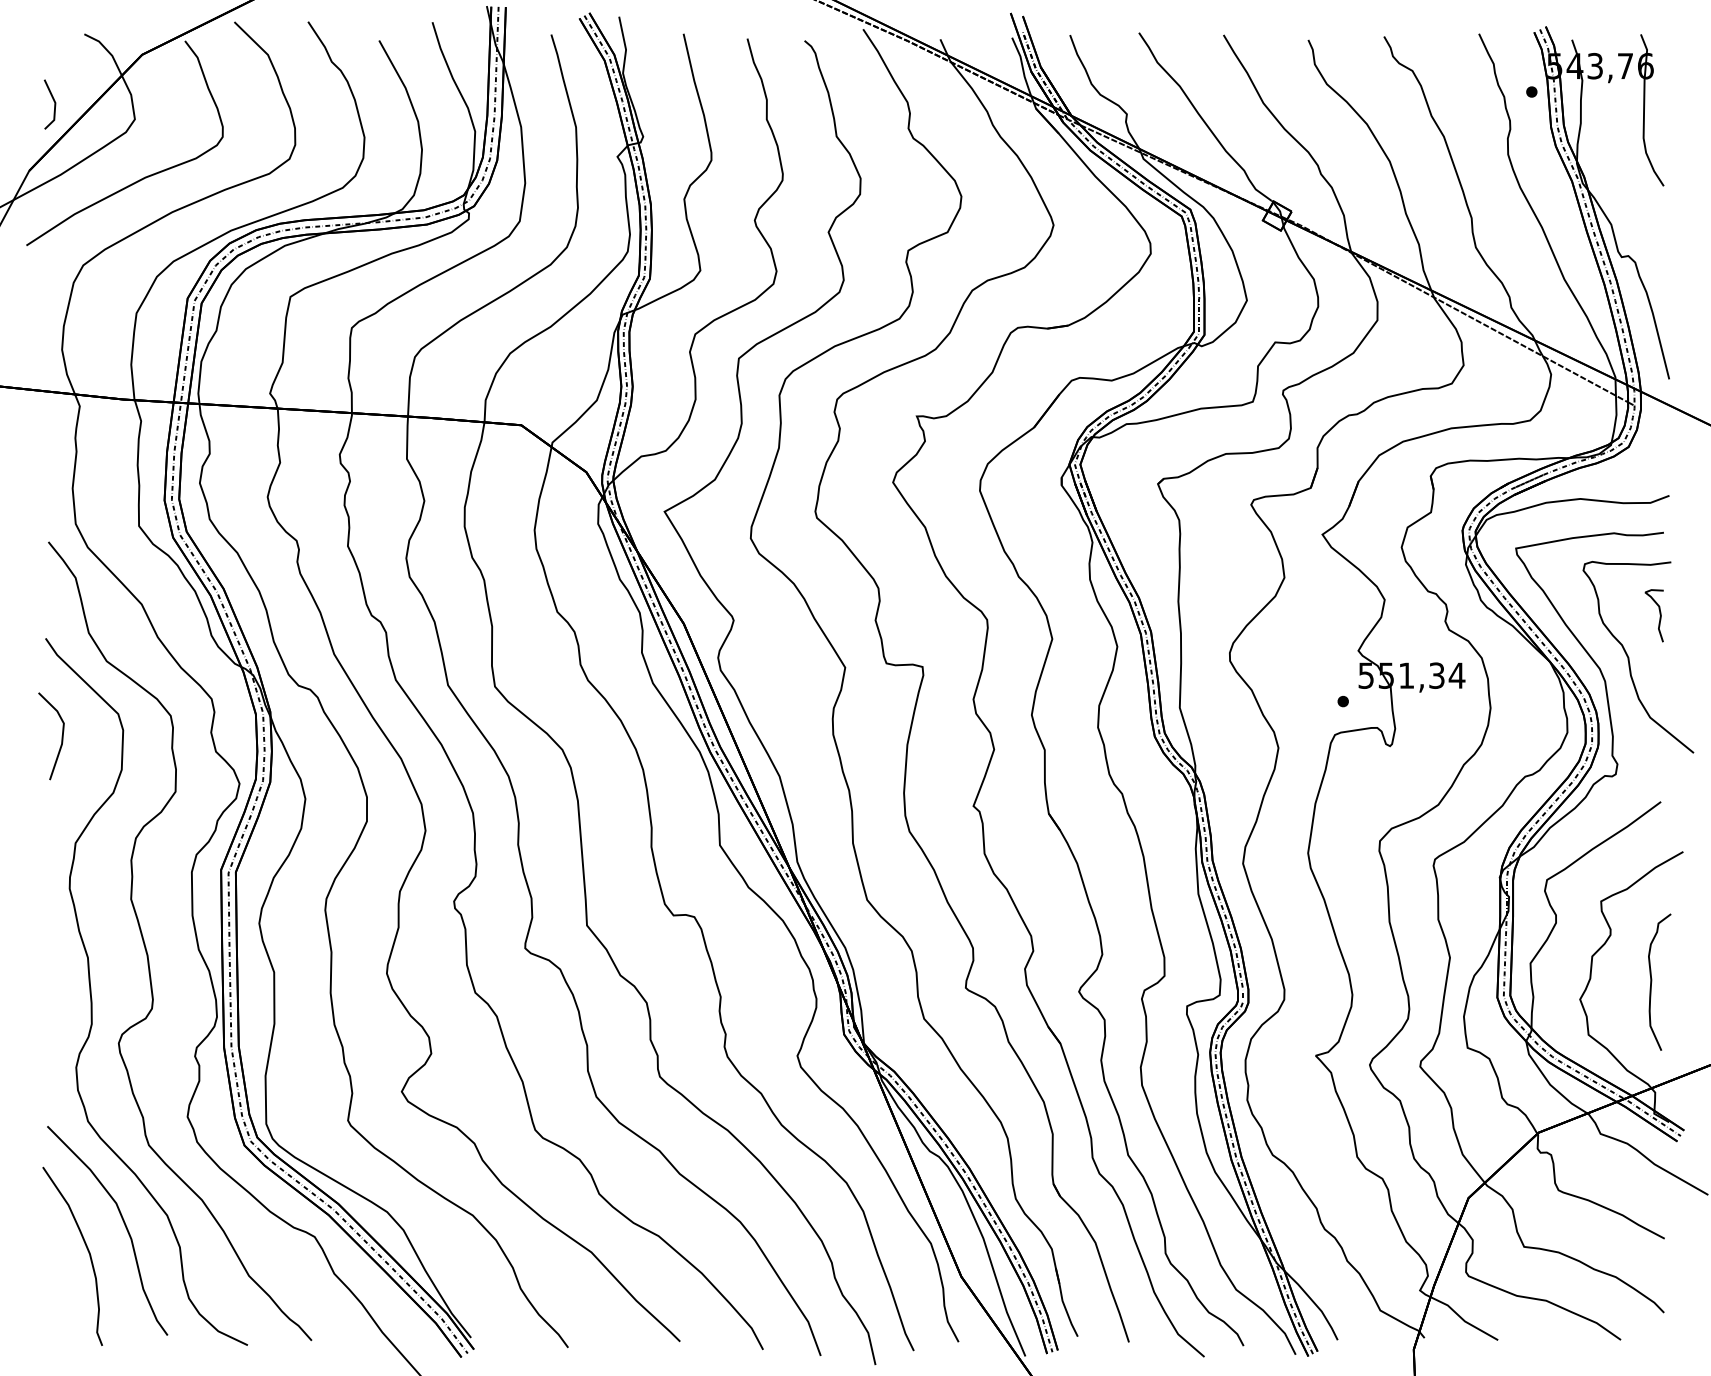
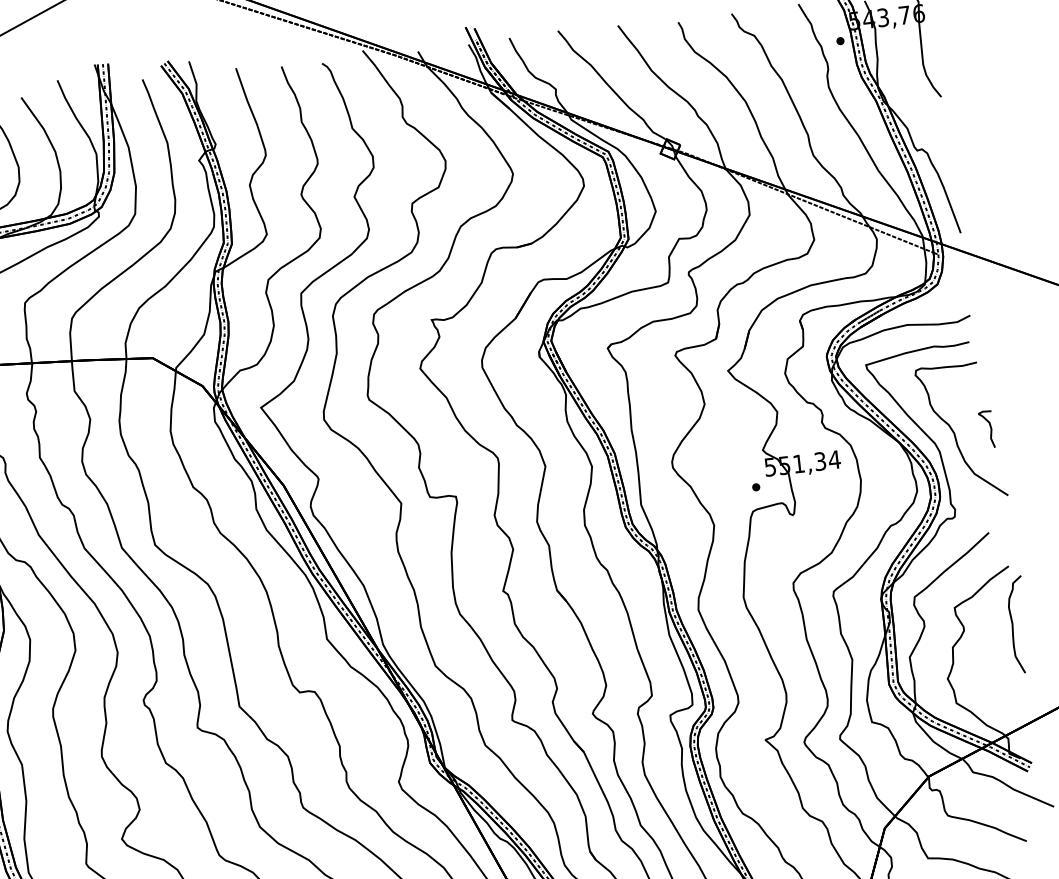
curve: (1659, 614) -> (990, 428), moved
curve: (1652, 981) -> (1013, 624), moved

